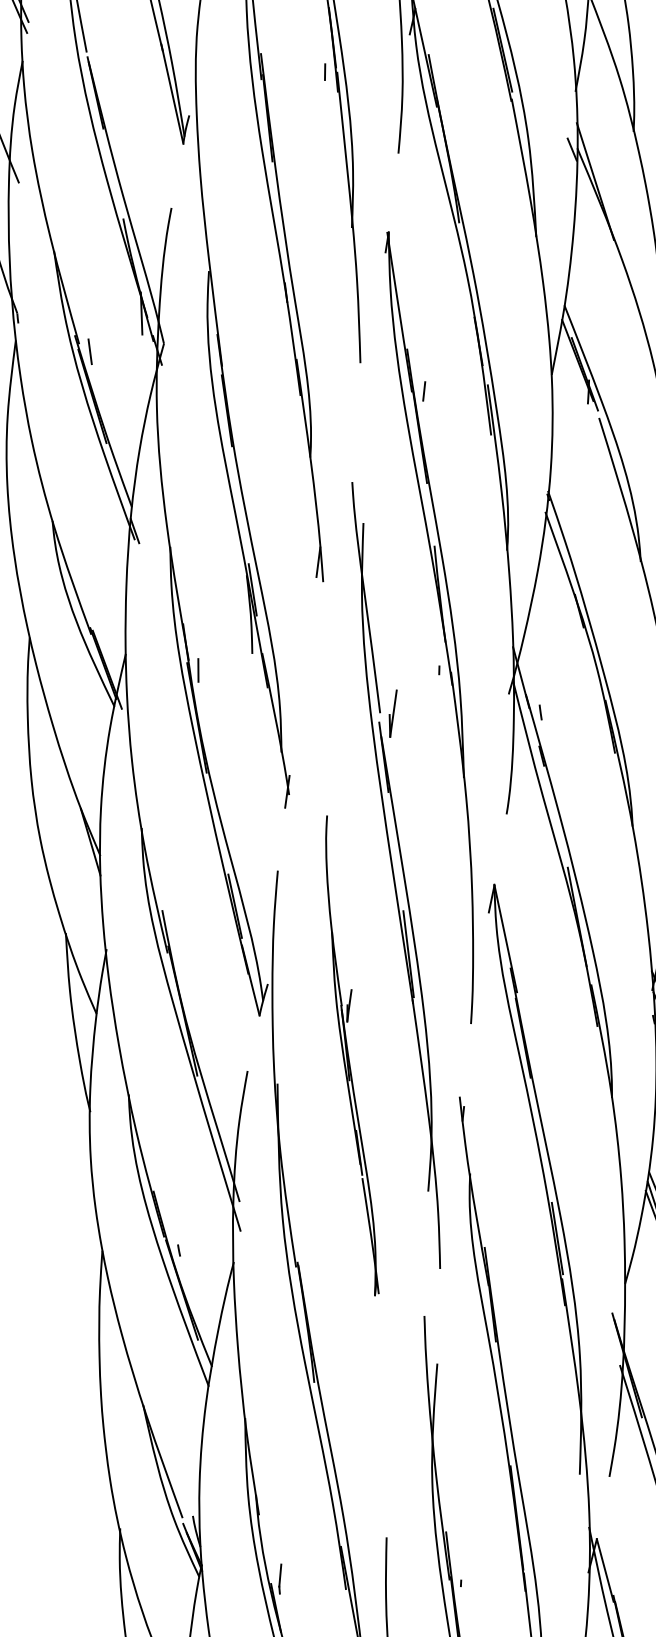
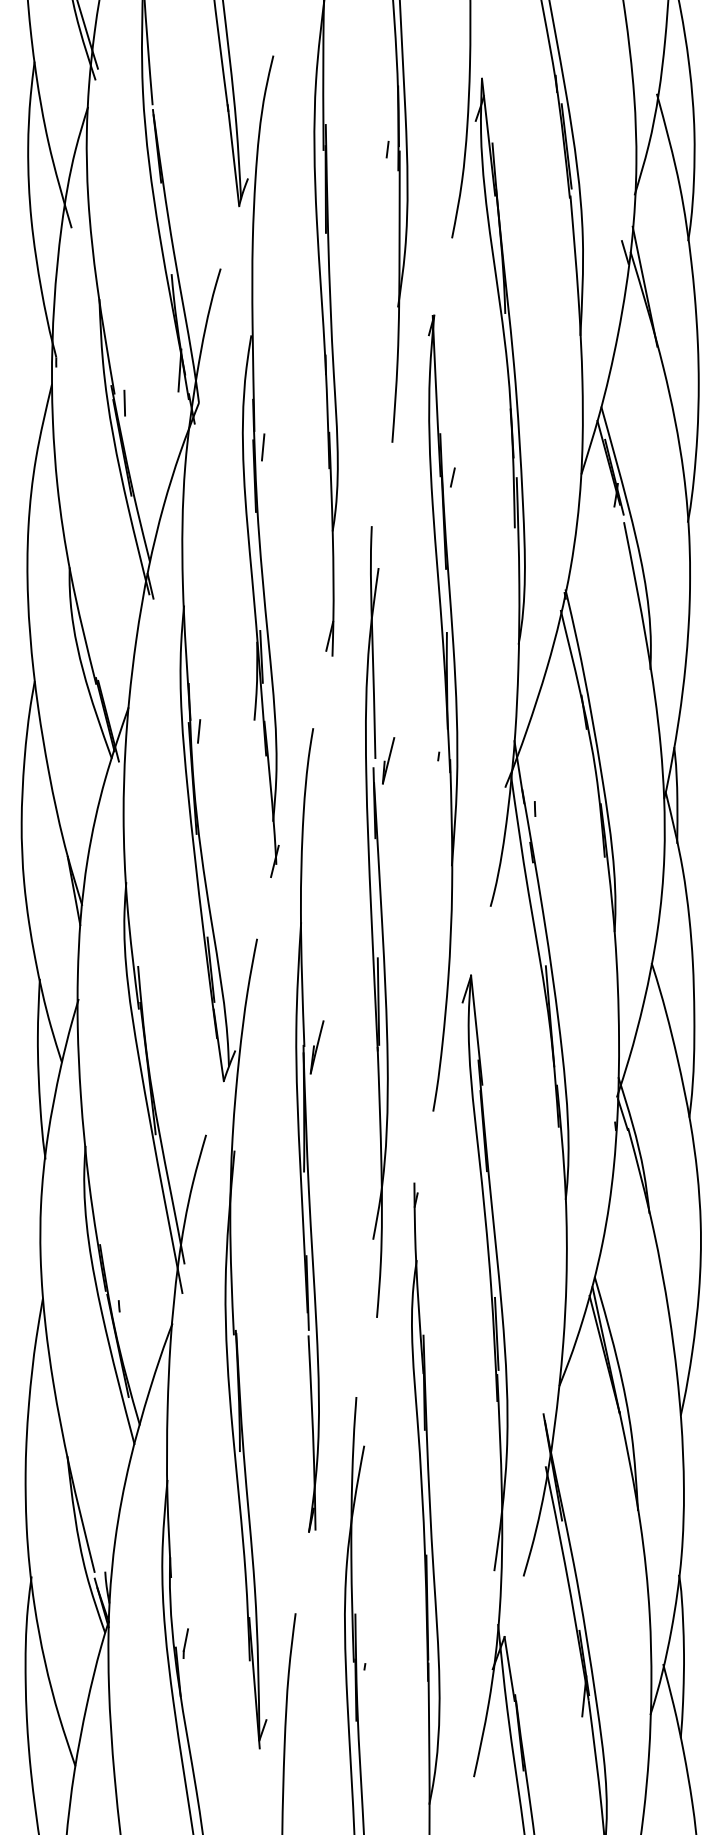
line: (231, 381) -> (262, 447), added
part: (402, 874) -> (380, 921), moved
part: (349, 1055) -> (309, 1130), size x1.67

